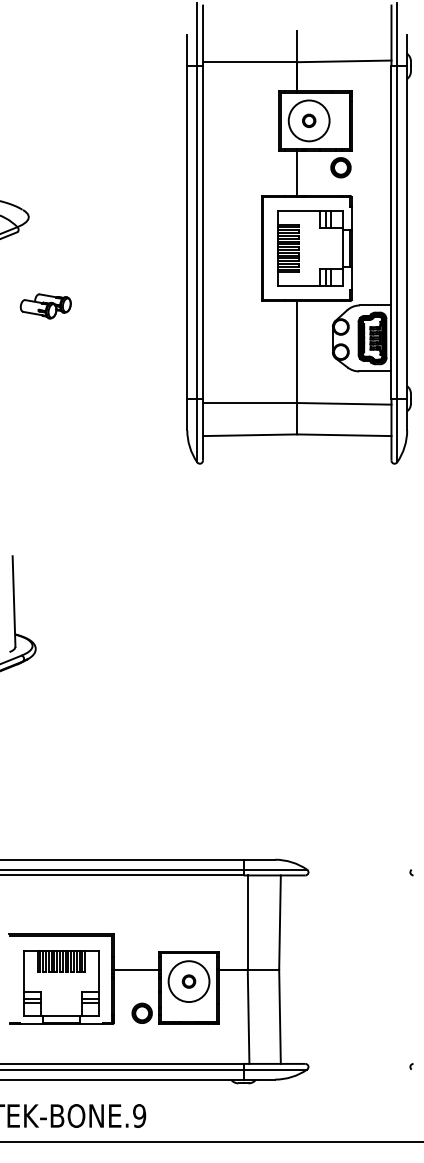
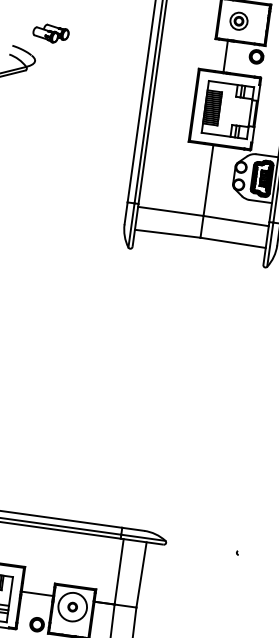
circle: (308, 120) -> (238, 20), size x0.6
part: (45, 306) -> (50, 33), moved

